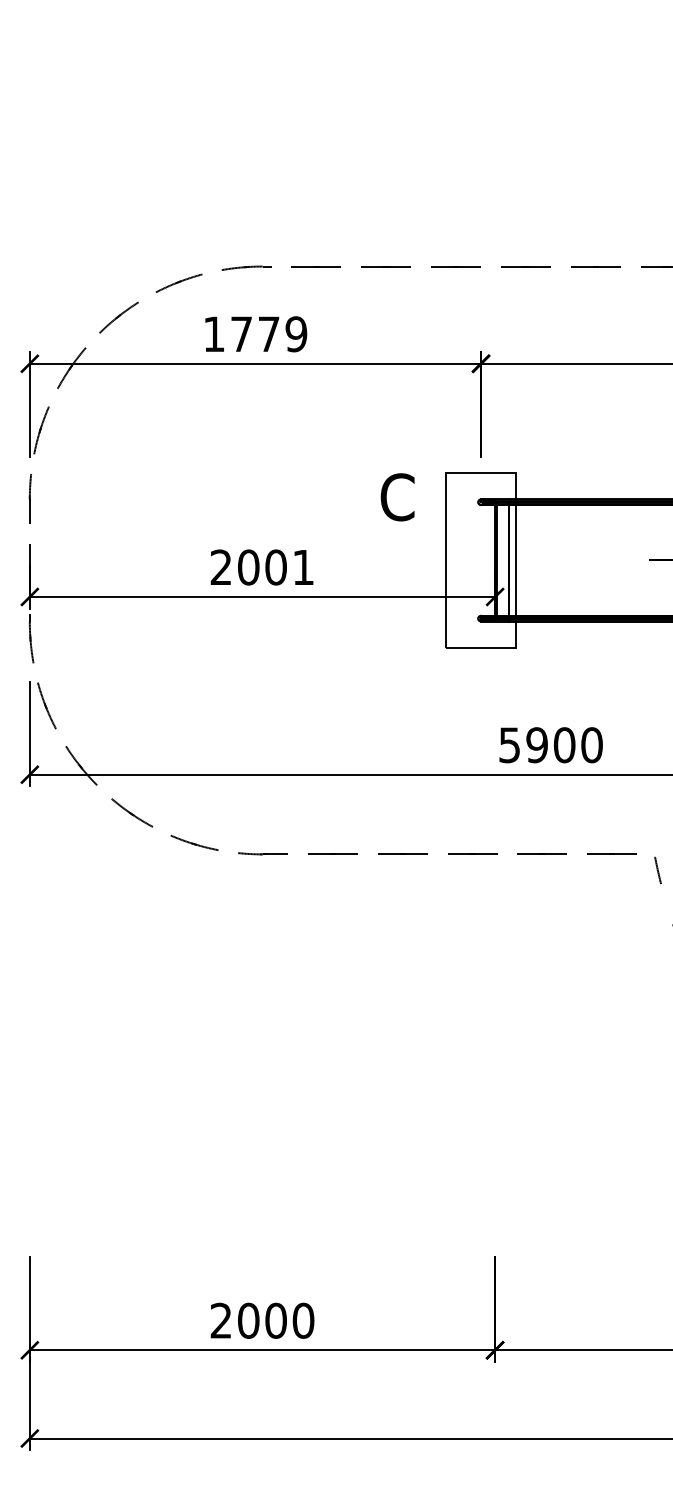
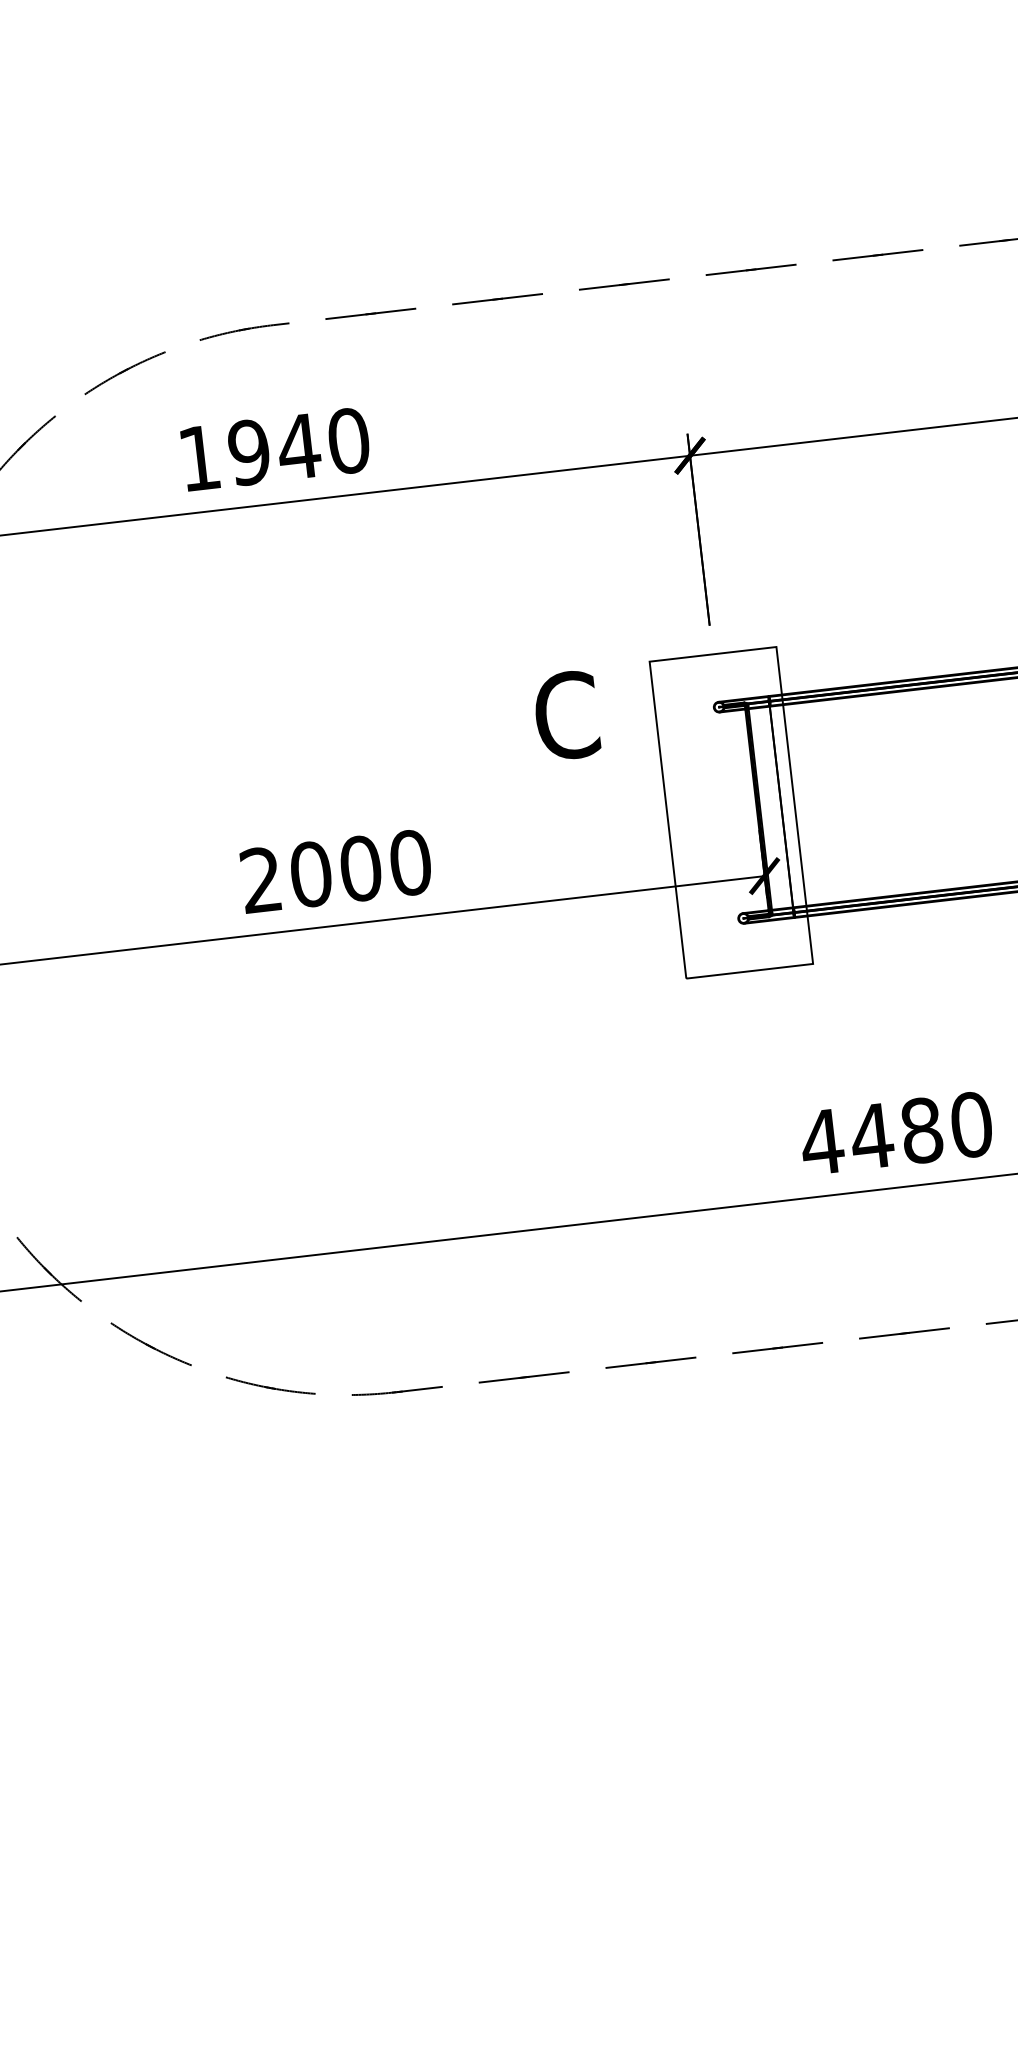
text: (268, 334) -> (298, 447), 1779 -> 1940
text: (303, 567) -> (410, 862), 2001 -> 2000
text: (536, 745) -> (870, 1137), 5900 -> 4480

